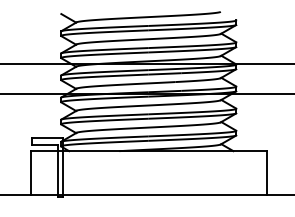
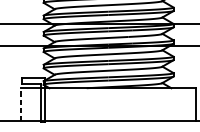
line: (30, 172) -> (20, 104), solid -> dashed

